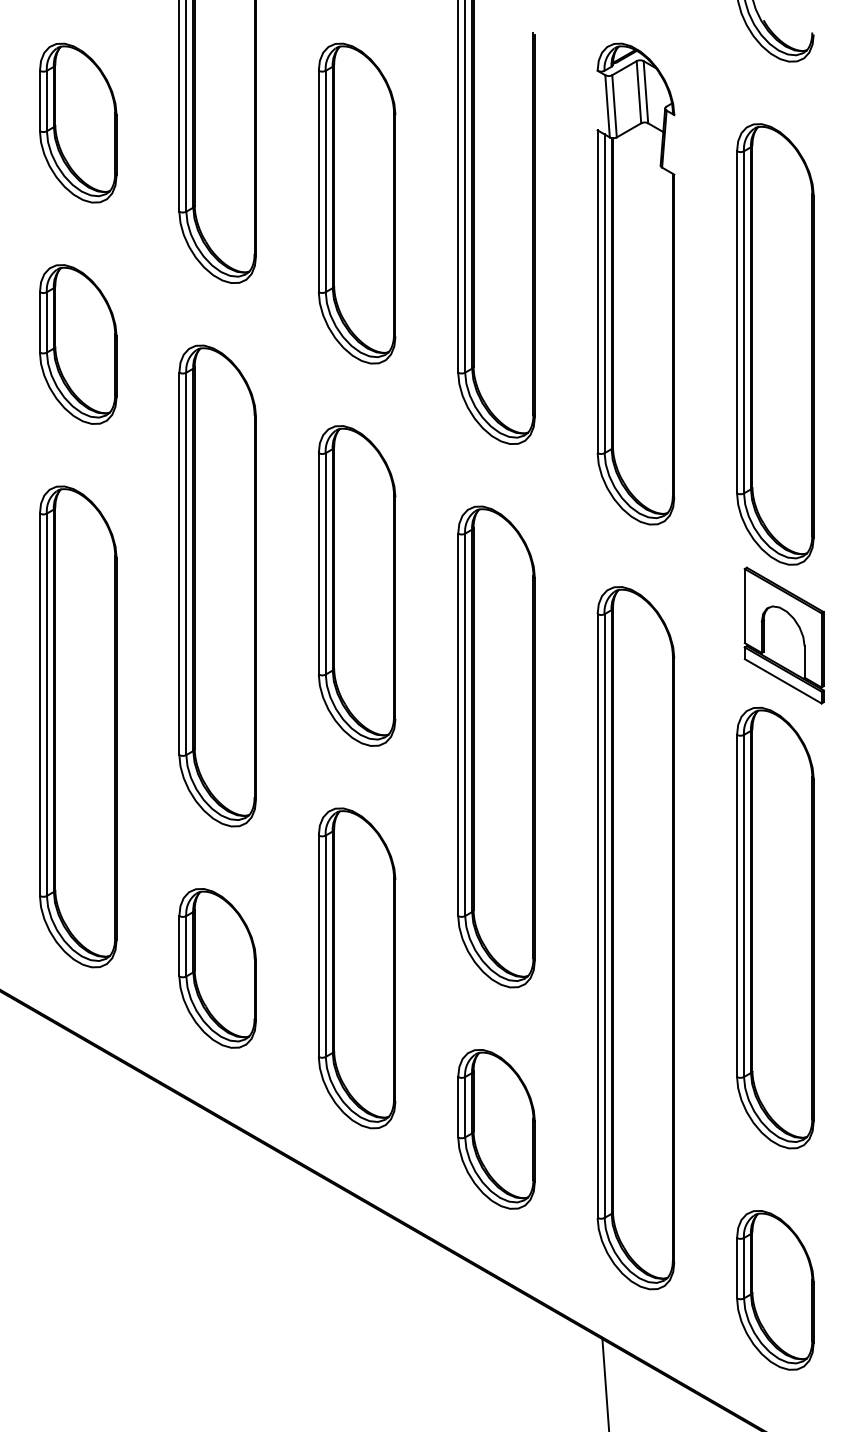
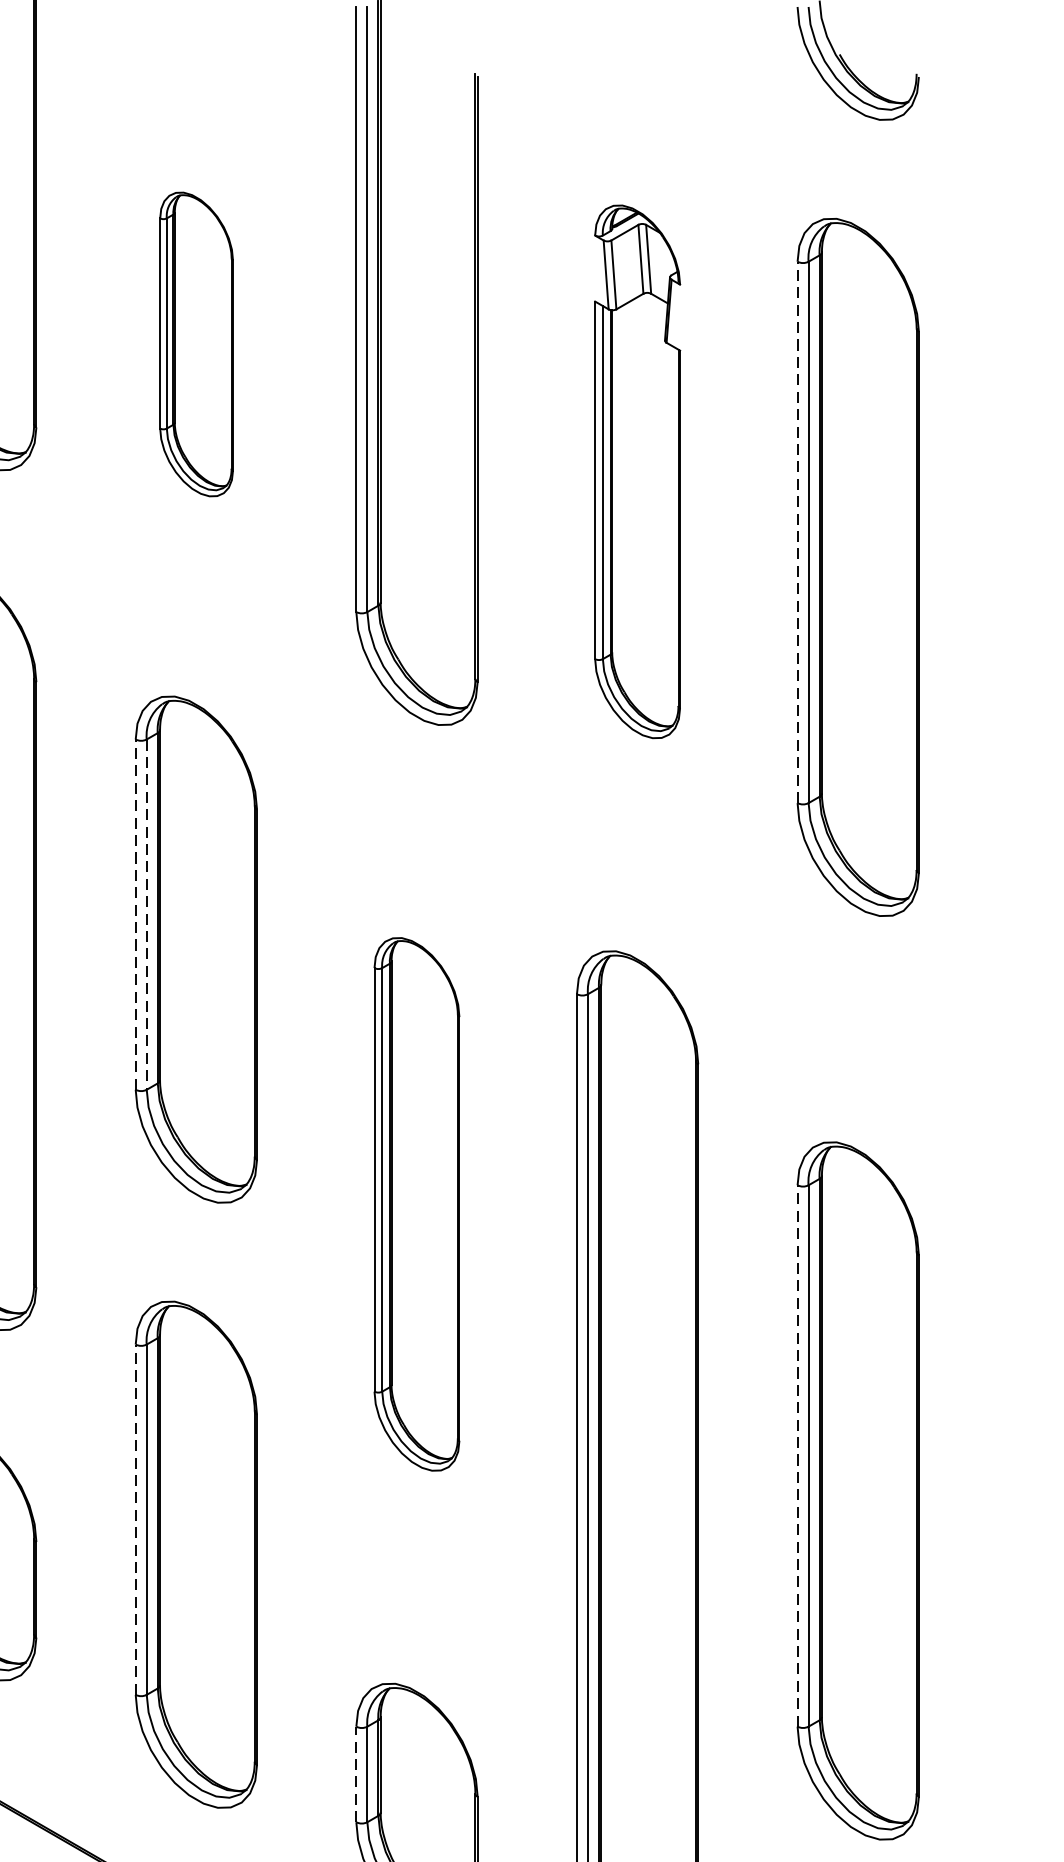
part: (357, 203) -> (196, 344), size x0.6
part: (635, 283) -> (636, 470), size x0.7
line: (737, 321) -> (798, 531), solid -> dashed
line: (318, 563) -> (135, 914), solid -> dashed
line: (325, 563) -> (146, 914), solid -> dashed
part: (783, 635) -> (871, 1027), removed
part: (496, 746) -> (416, 1203), size x0.7
line: (737, 905) -> (798, 1455), solid -> dashed
line: (318, 946) -> (135, 1520), solid -> dashed
line: (458, 1106) -> (356, 1773), solid -> dashed

